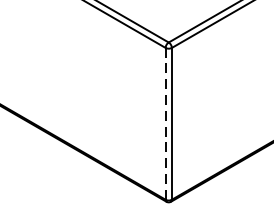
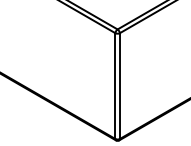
line: (165, 124) -> (115, 86), dashed -> solid

